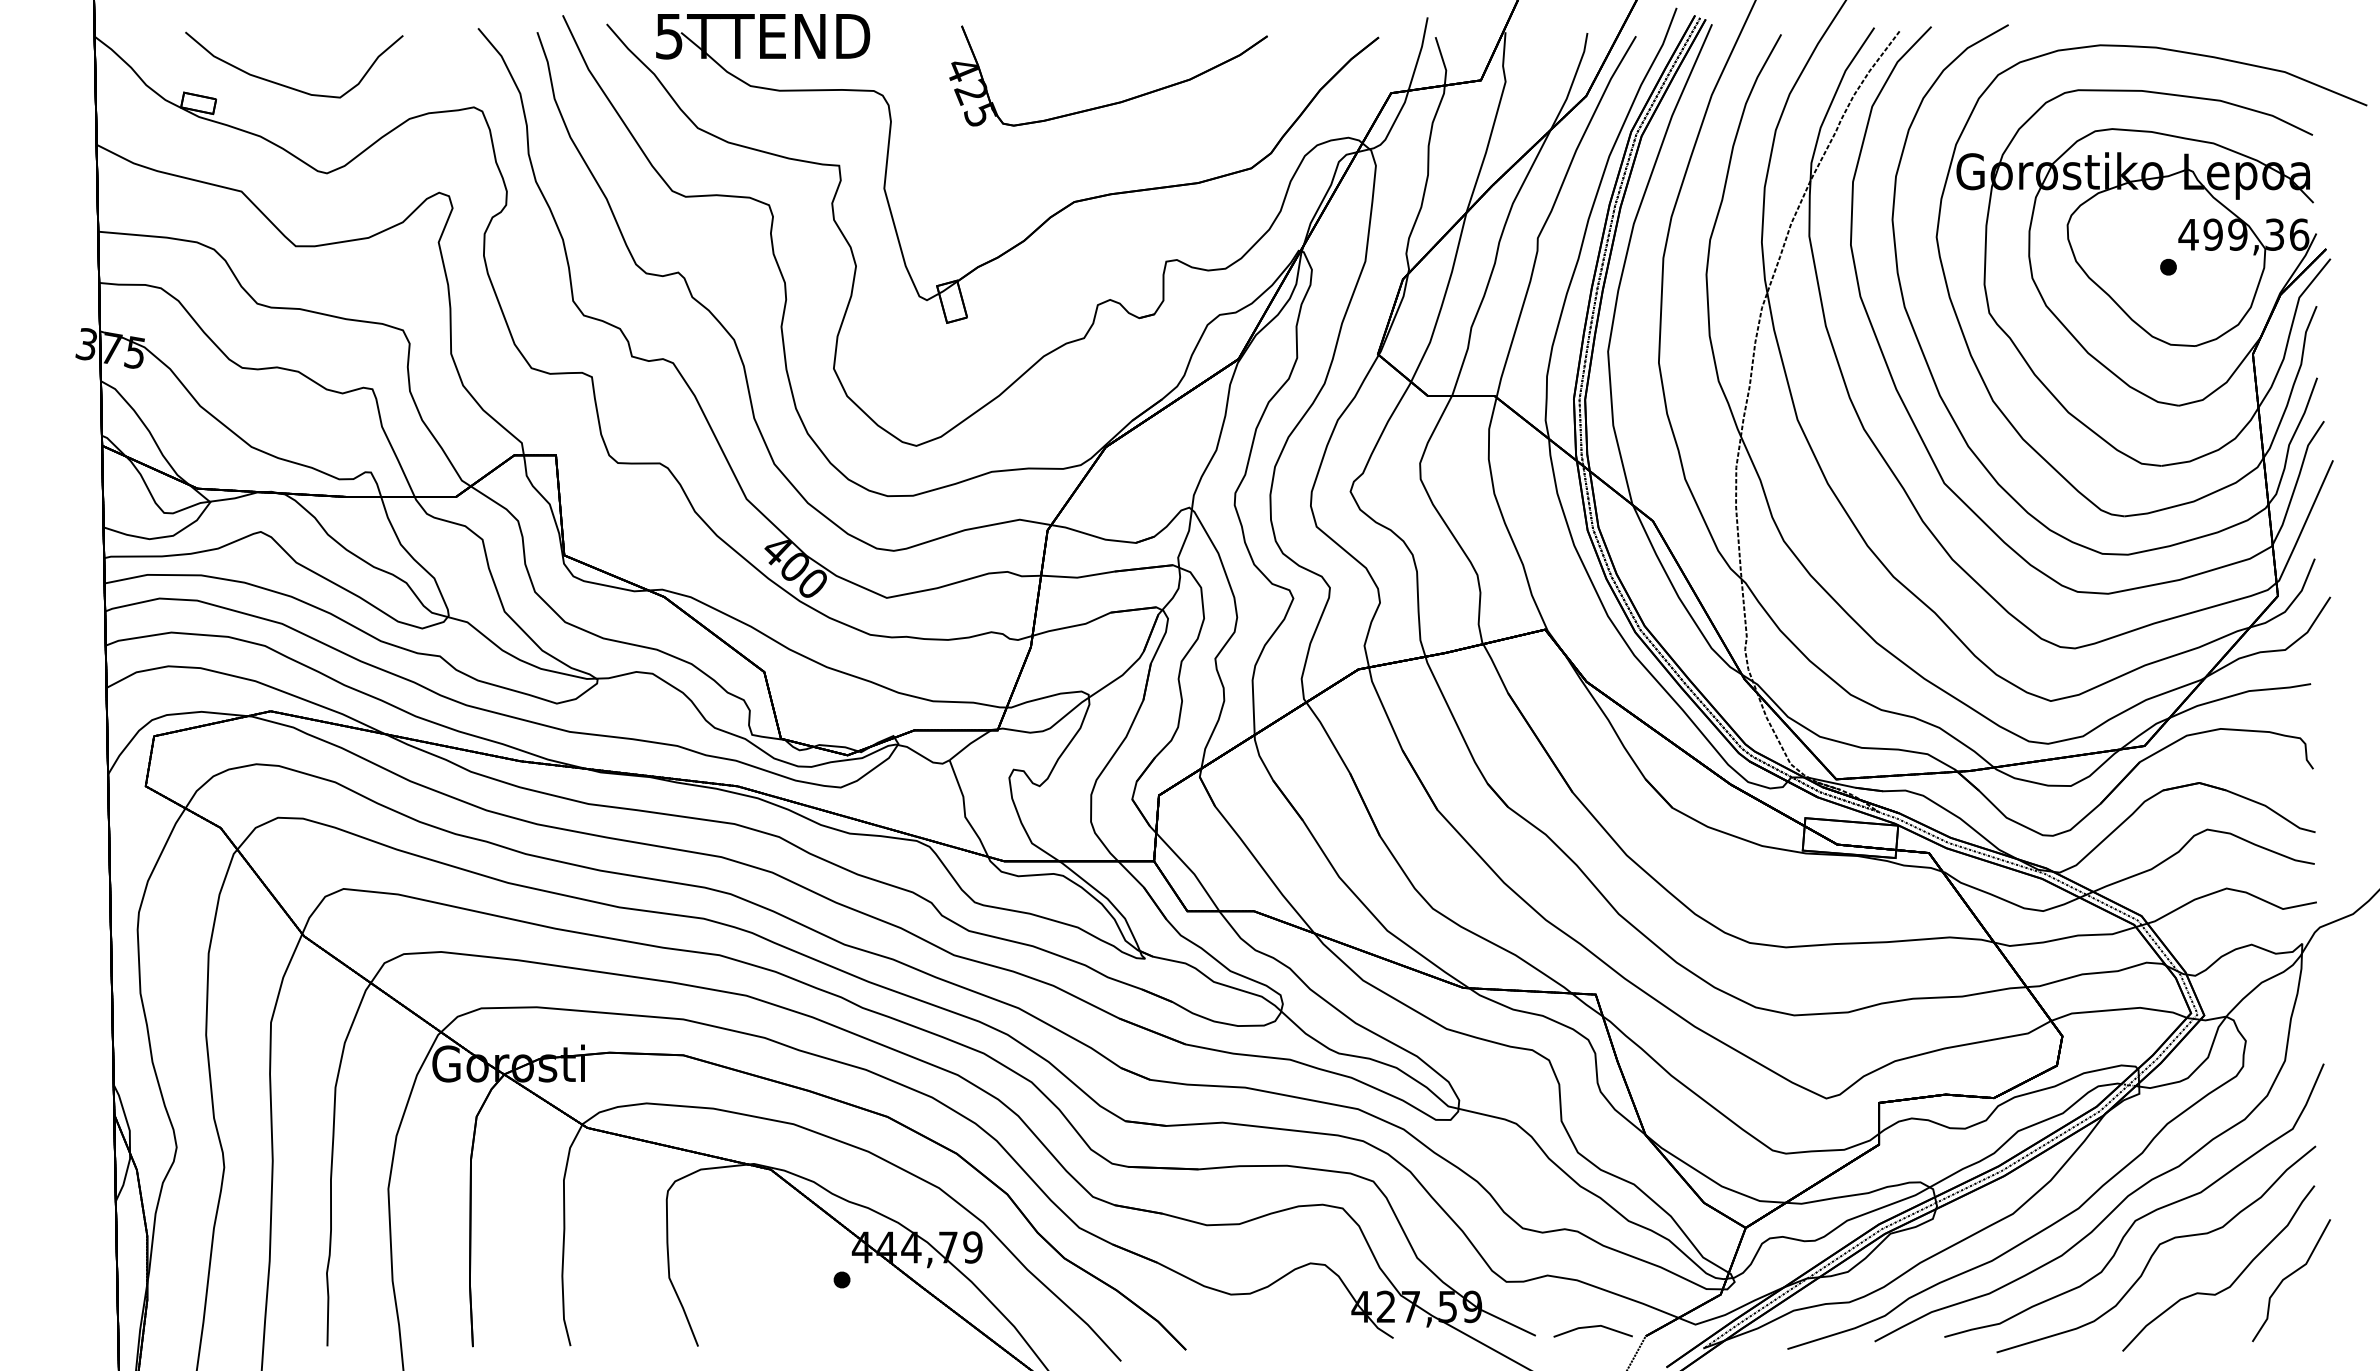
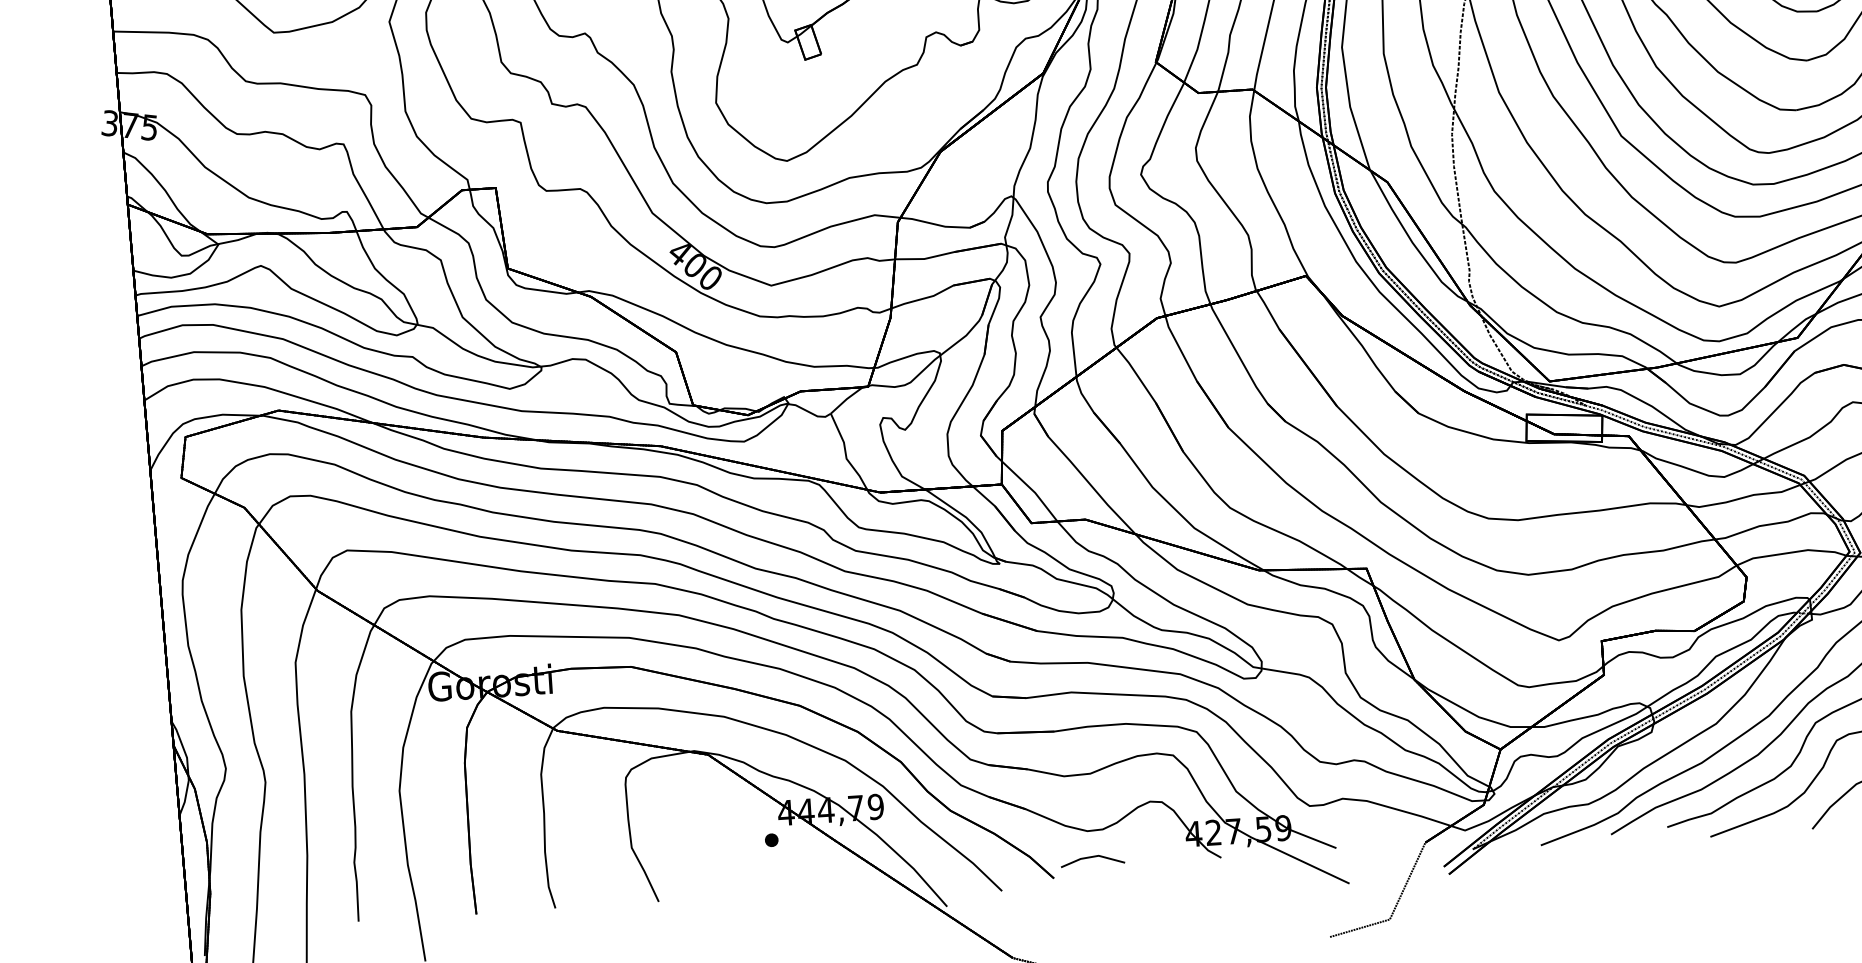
line: (1592, 1327) -> (1092, 857), moved

